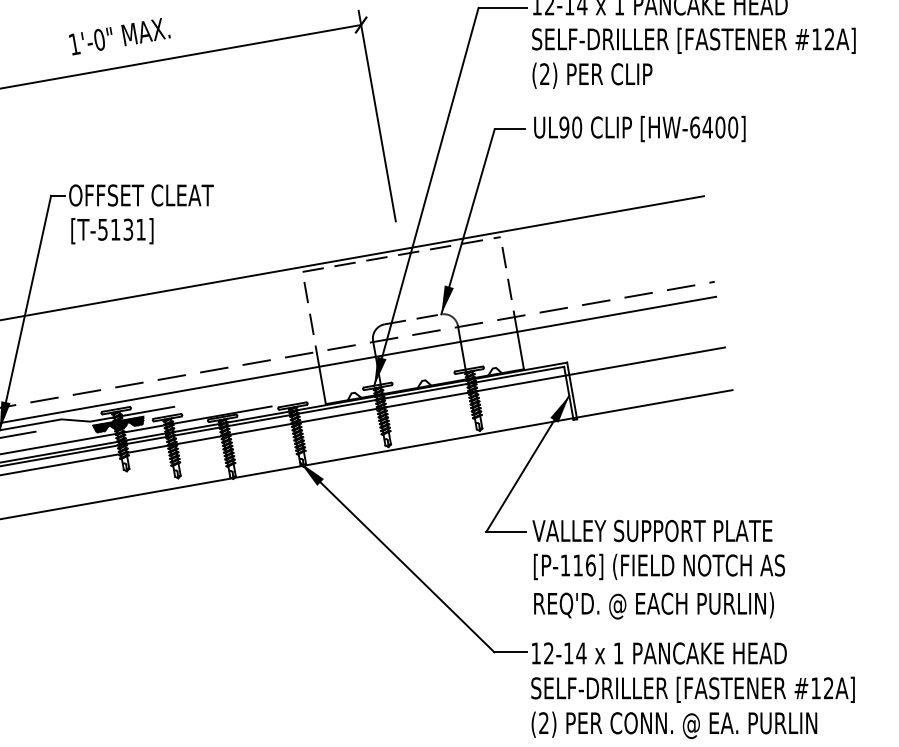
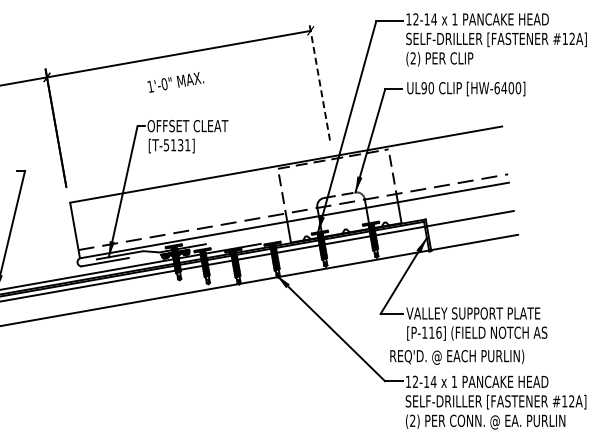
text: (119, 36) -> (175, 82), moved
line: (376, 115) -> (319, 81), solid -> dashed
text: (654, 604) -> (457, 356), moved

